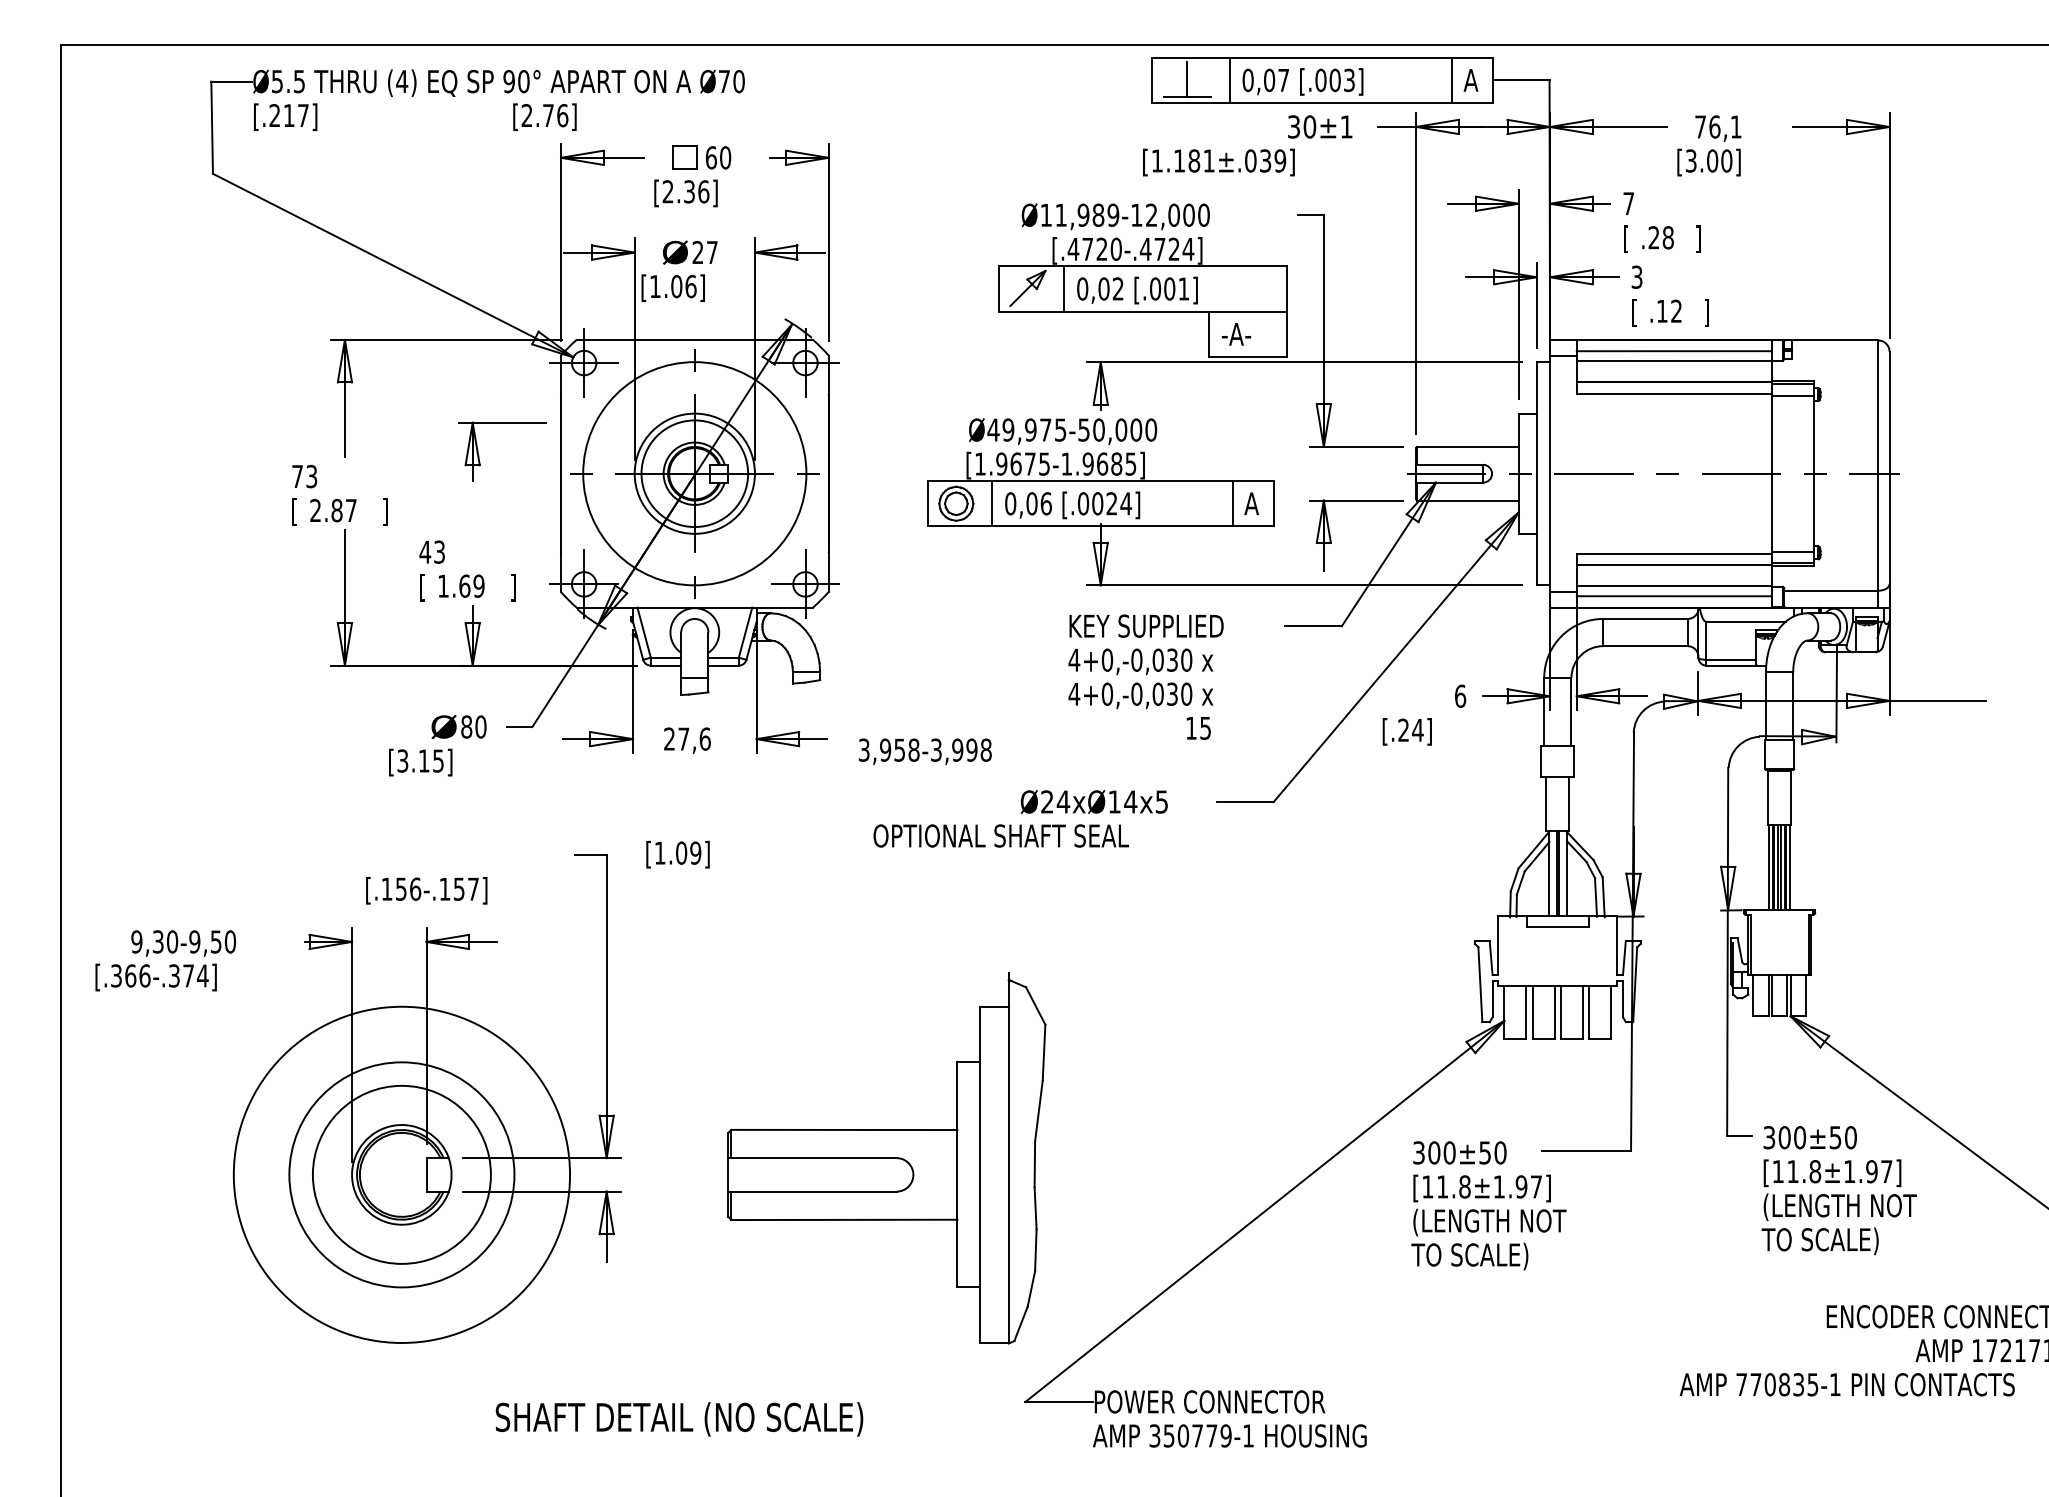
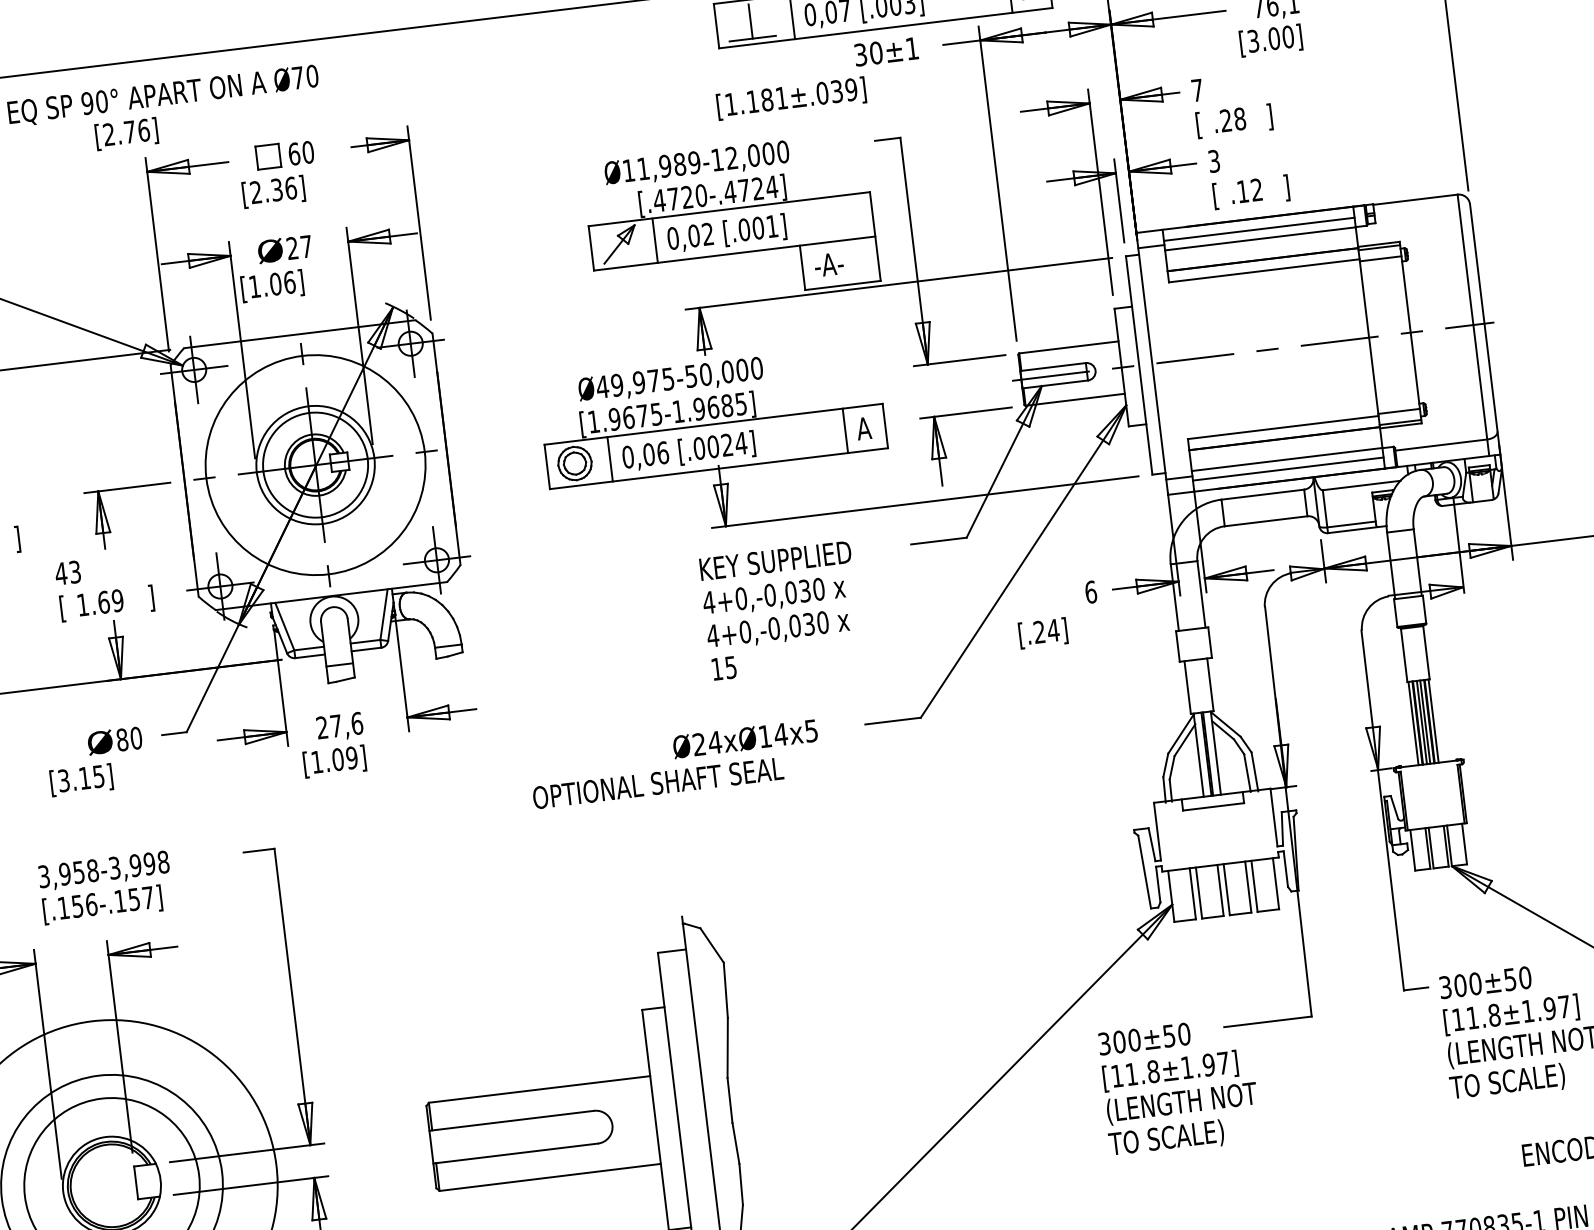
part: (479, 455) -> (108, 522), moved
text: (1198, 728) -> (724, 668), moved
text: (924, 751) -> (103, 870), moved
text: (677, 854) -> (334, 761), moved

